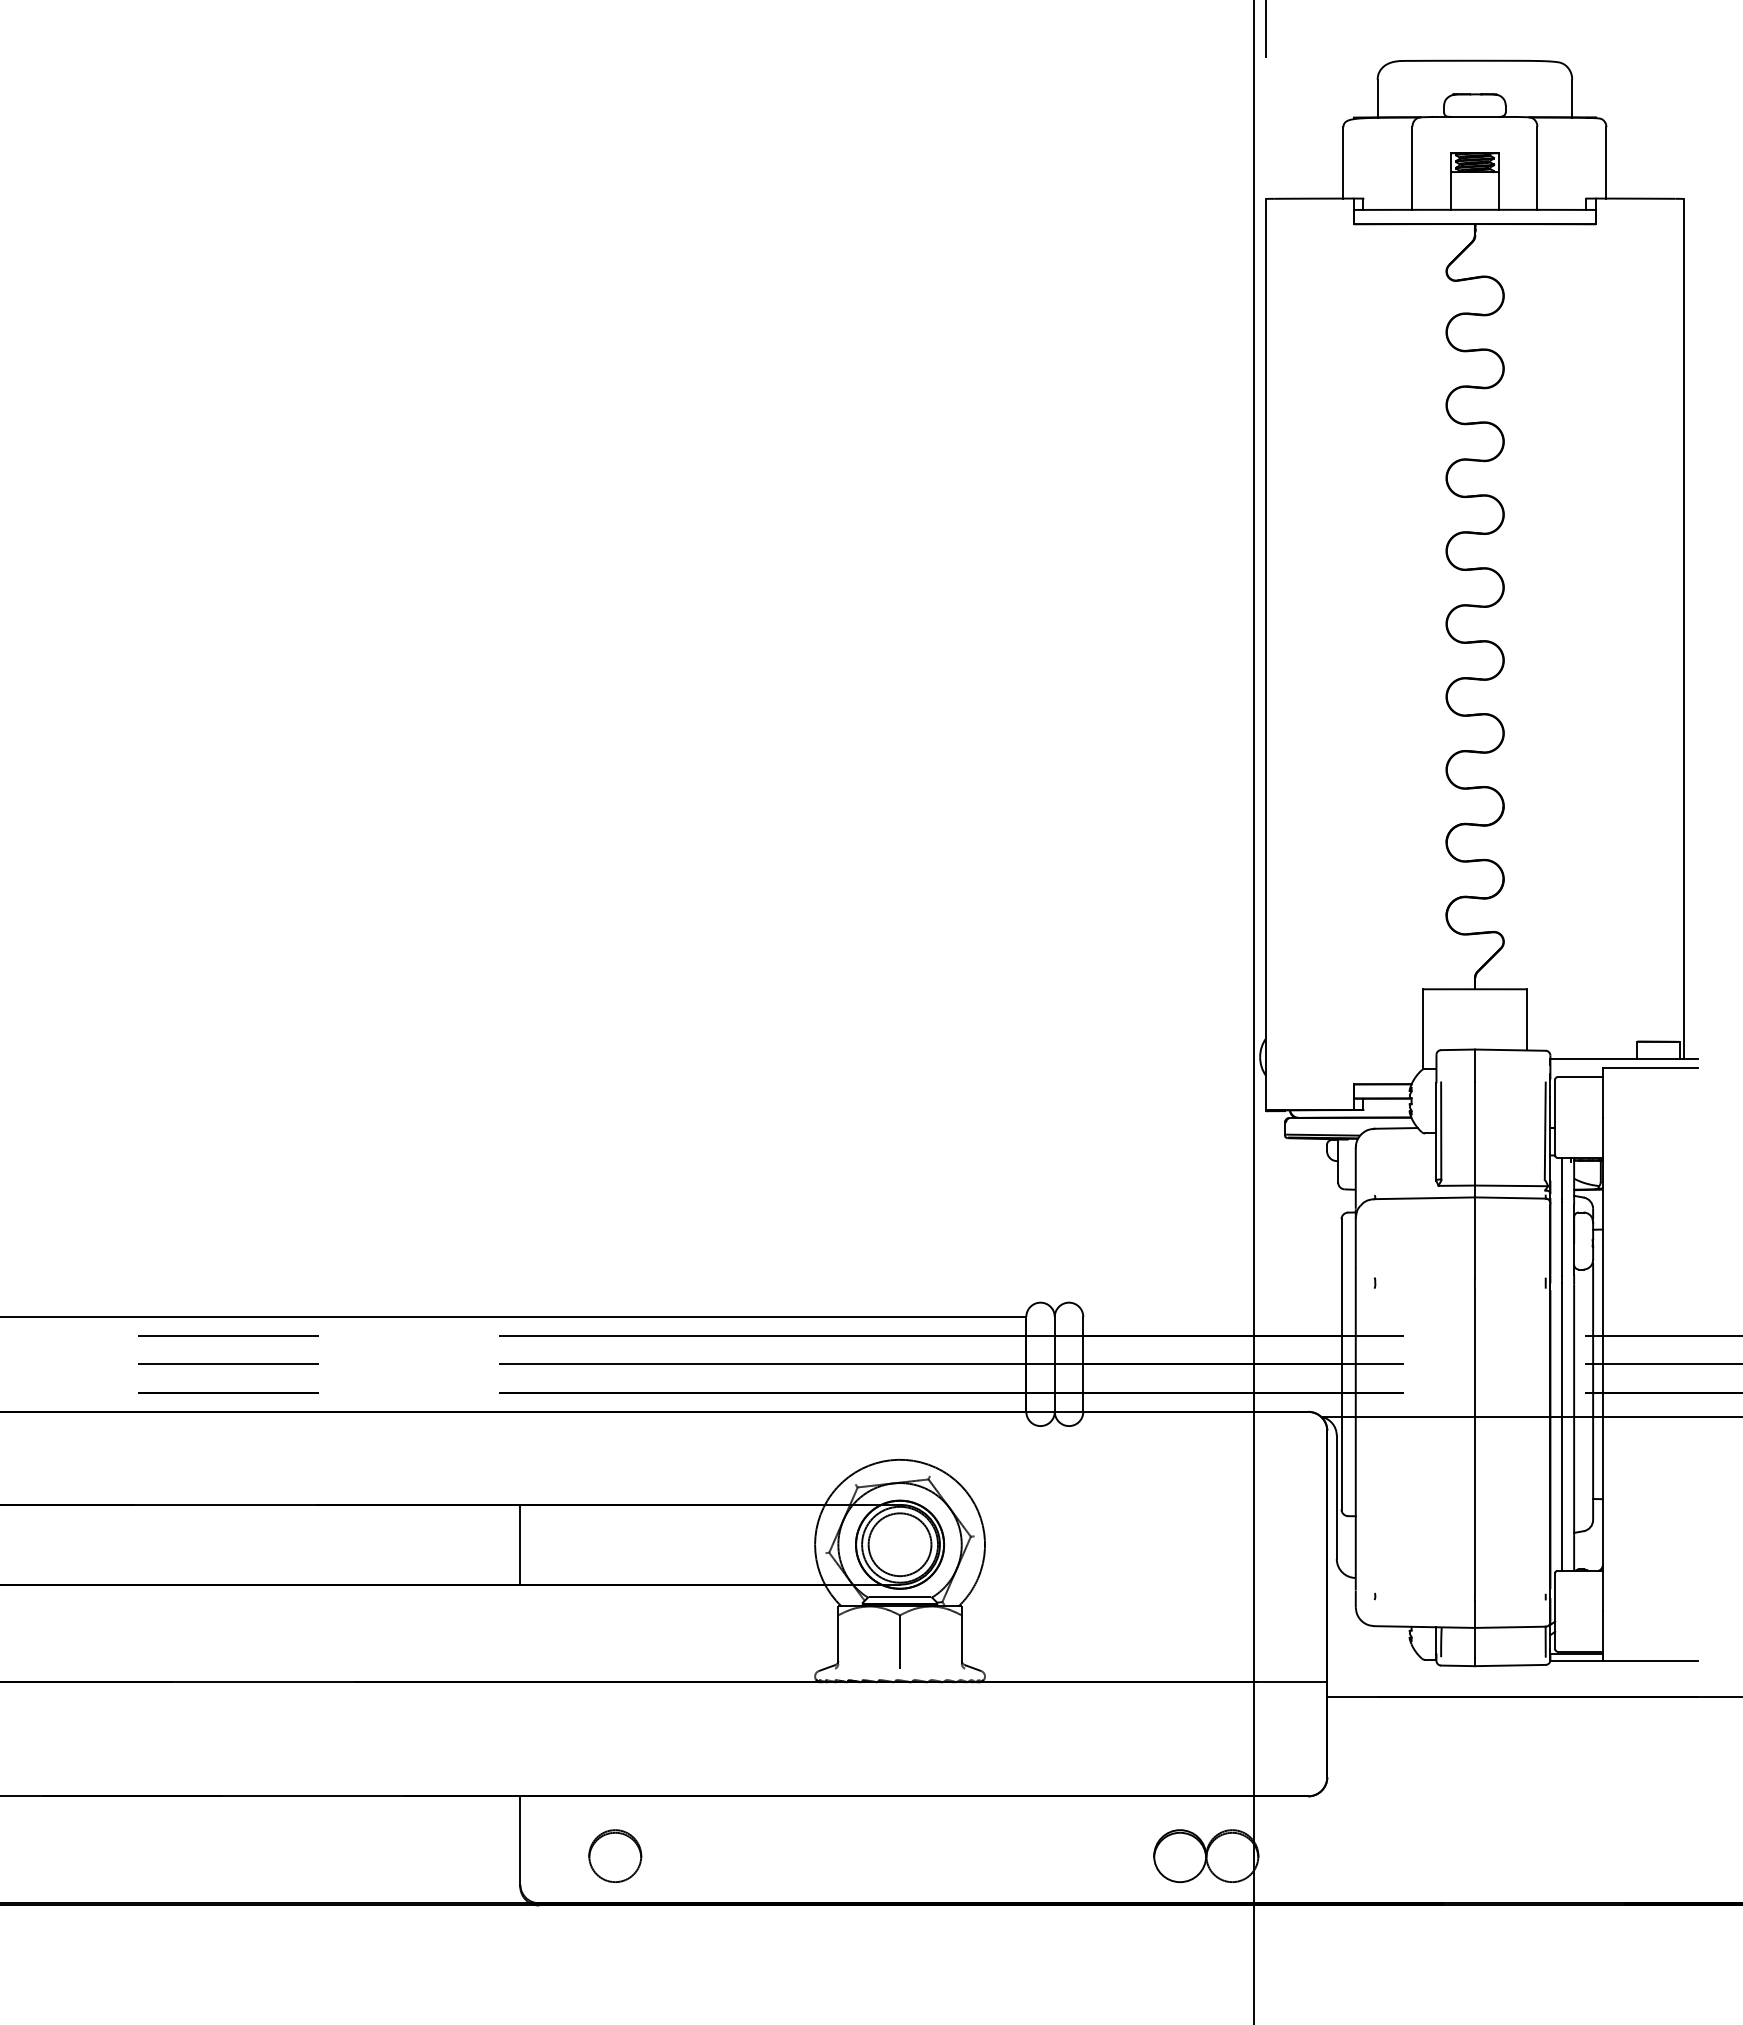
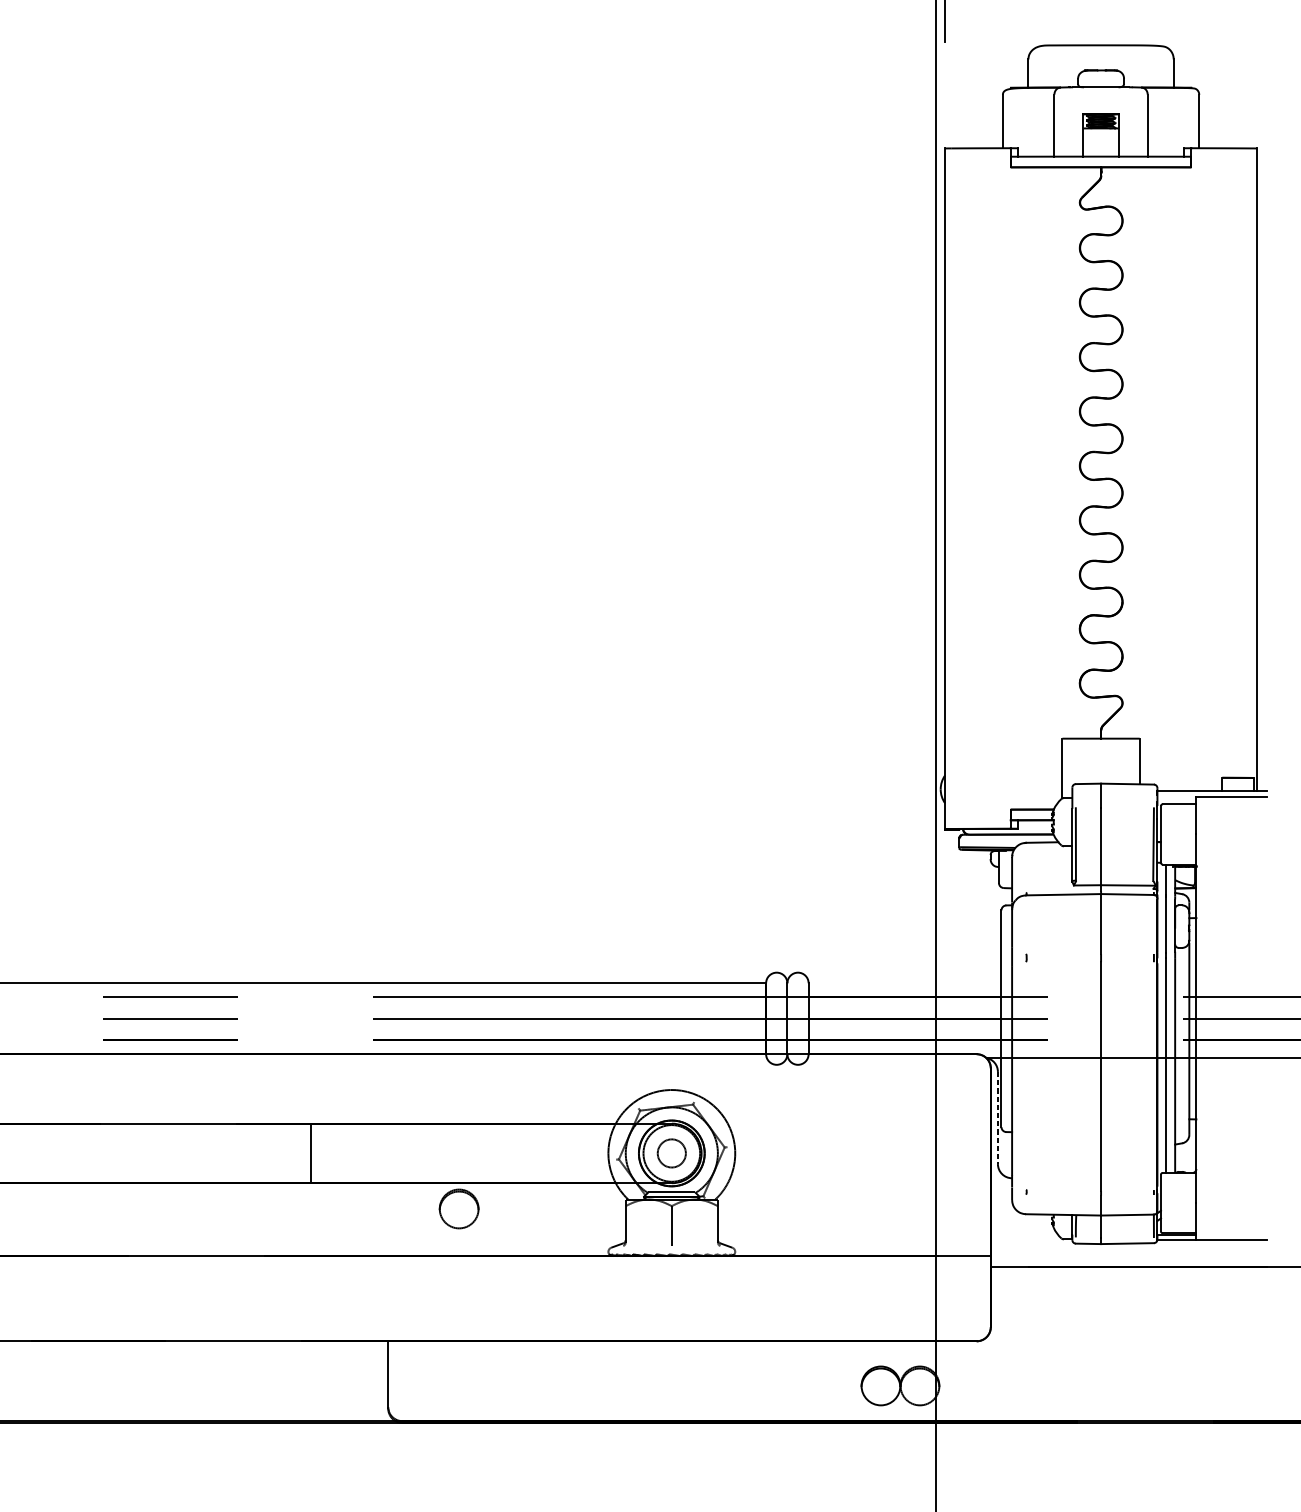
line: (1336, 1497) -> (997, 1118), solid -> dashed
line: (520, 1544) -> (310, 1153), moved
circle: (899, 1544) -> (671, 1153), size x0.6
part: (615, 1855) -> (459, 1208), moved

